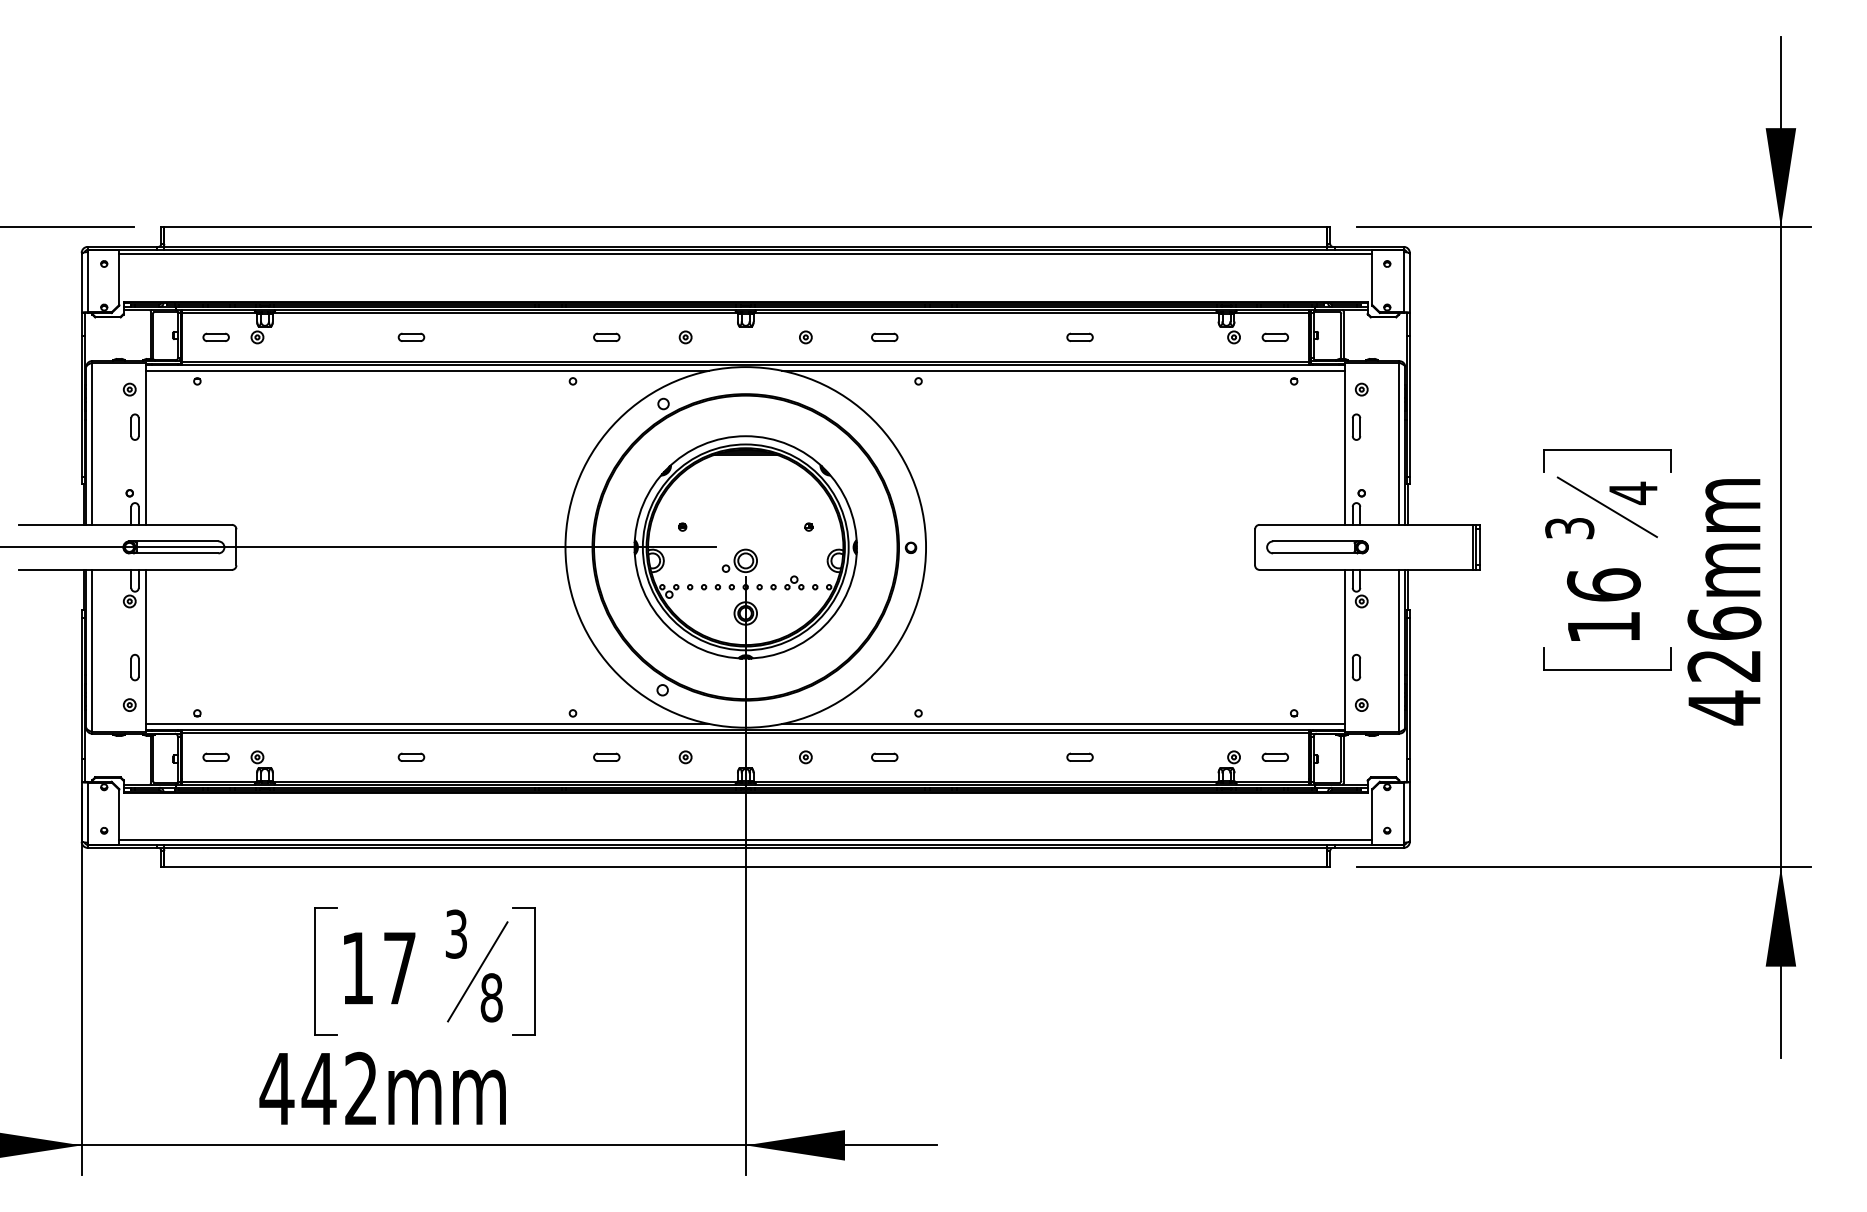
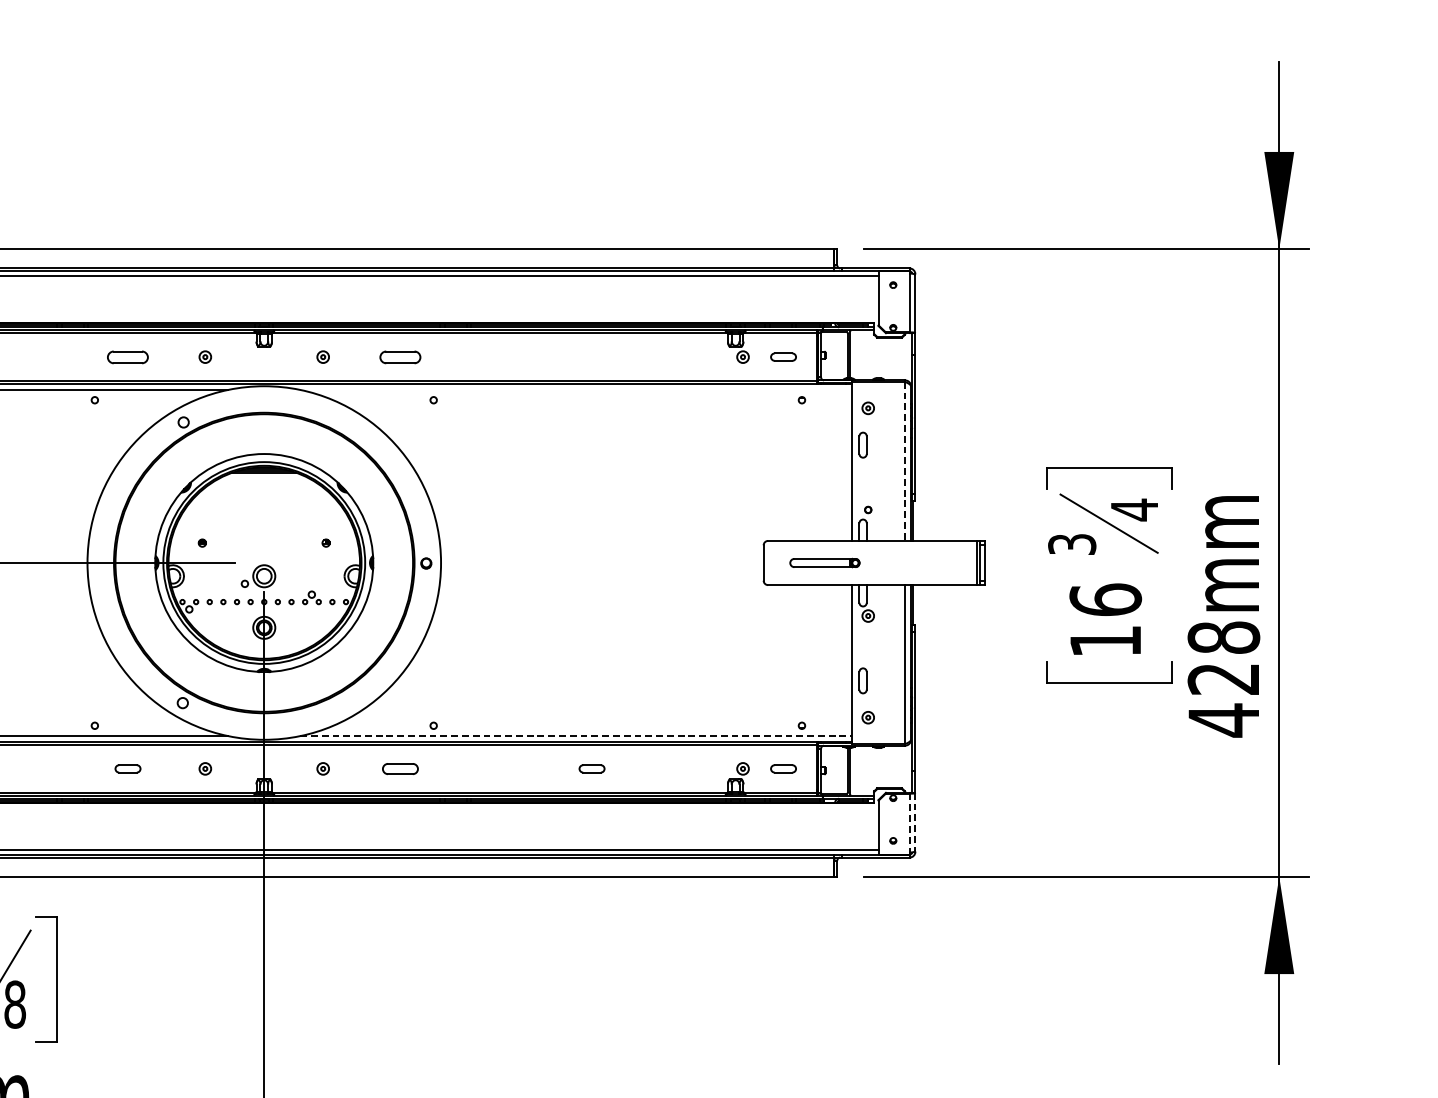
part: (606, 336) -> (127, 356), size x1.6
part: (884, 336) -> (400, 356), size x1.6
part: (1079, 336) -> (591, 356), removed
line: (1063, 370) -> (575, 389), removed
line: (1399, 444) -> (905, 462), solid -> dashed
part: (1317, 547) -> (824, 563), size x0.7
text: (1724, 623) -> (1223, 637), 426mm -> 428mm
line: (1064, 723) -> (576, 735), solid -> dashed
part: (884, 756) -> (400, 768), size x1.4
line: (1409, 811) -> (915, 821), solid -> dashed
line: (1403, 813) -> (909, 823), solid -> dashed

